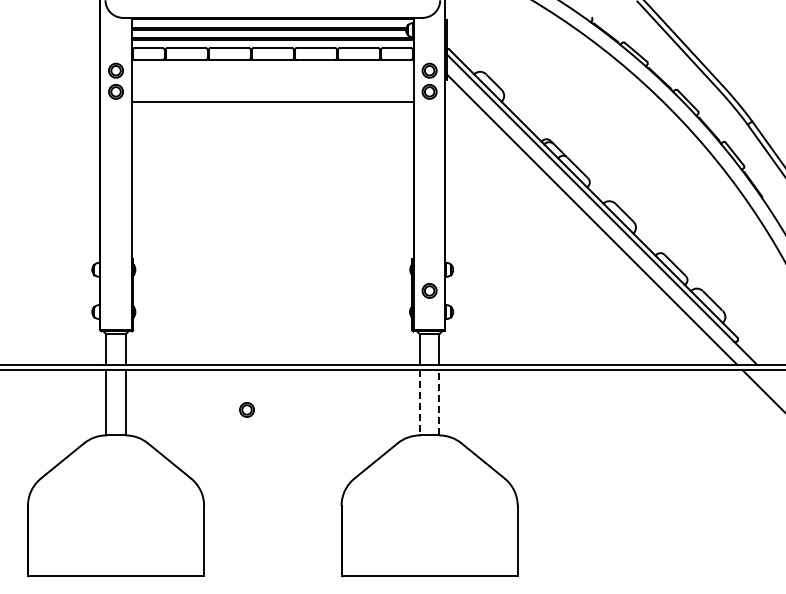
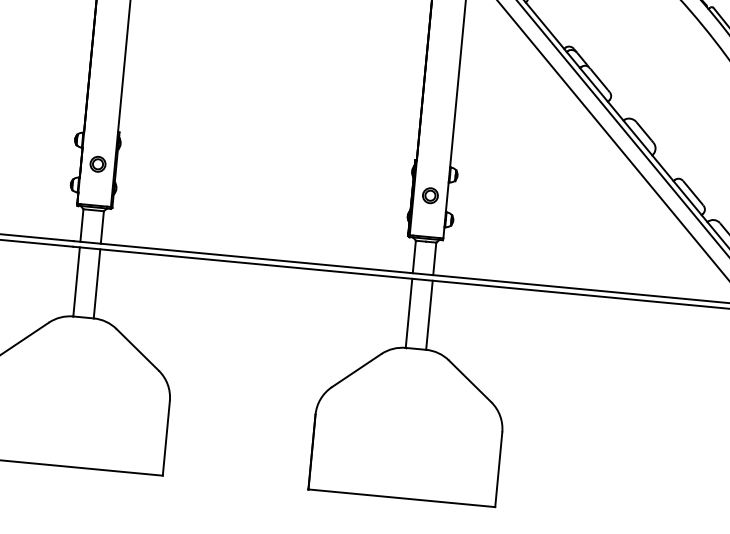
line: (419, 402) -> (408, 312), dashed -> solid
line: (439, 402) -> (429, 314), dashed -> solid
part: (246, 409) -> (97, 163), moved

